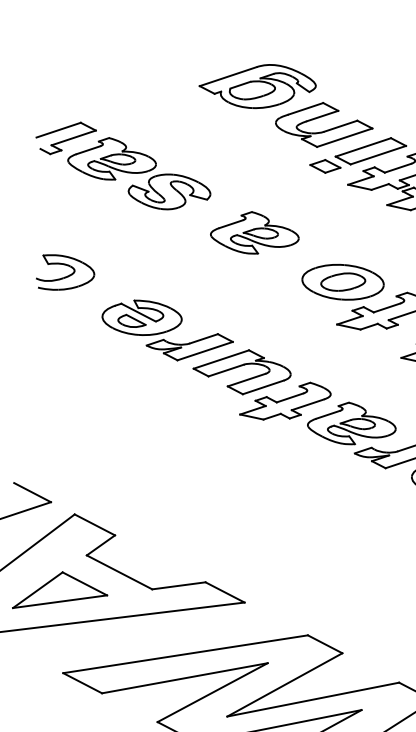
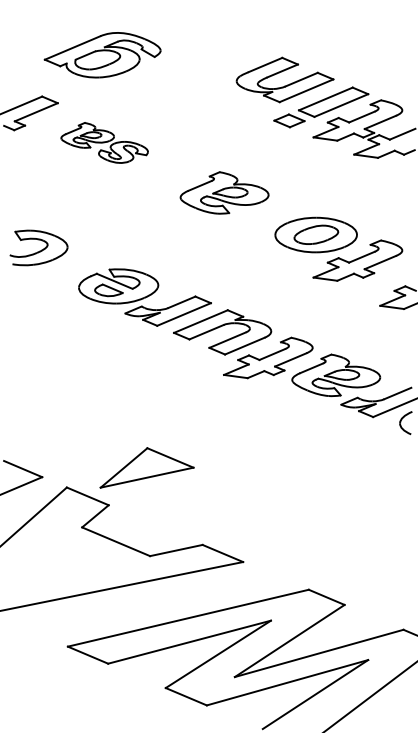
part: (257, 86) -> (102, 55), moved
part: (139, 173) -> (104, 142), size x0.6
part: (60, 591) -> (146, 467), moved

